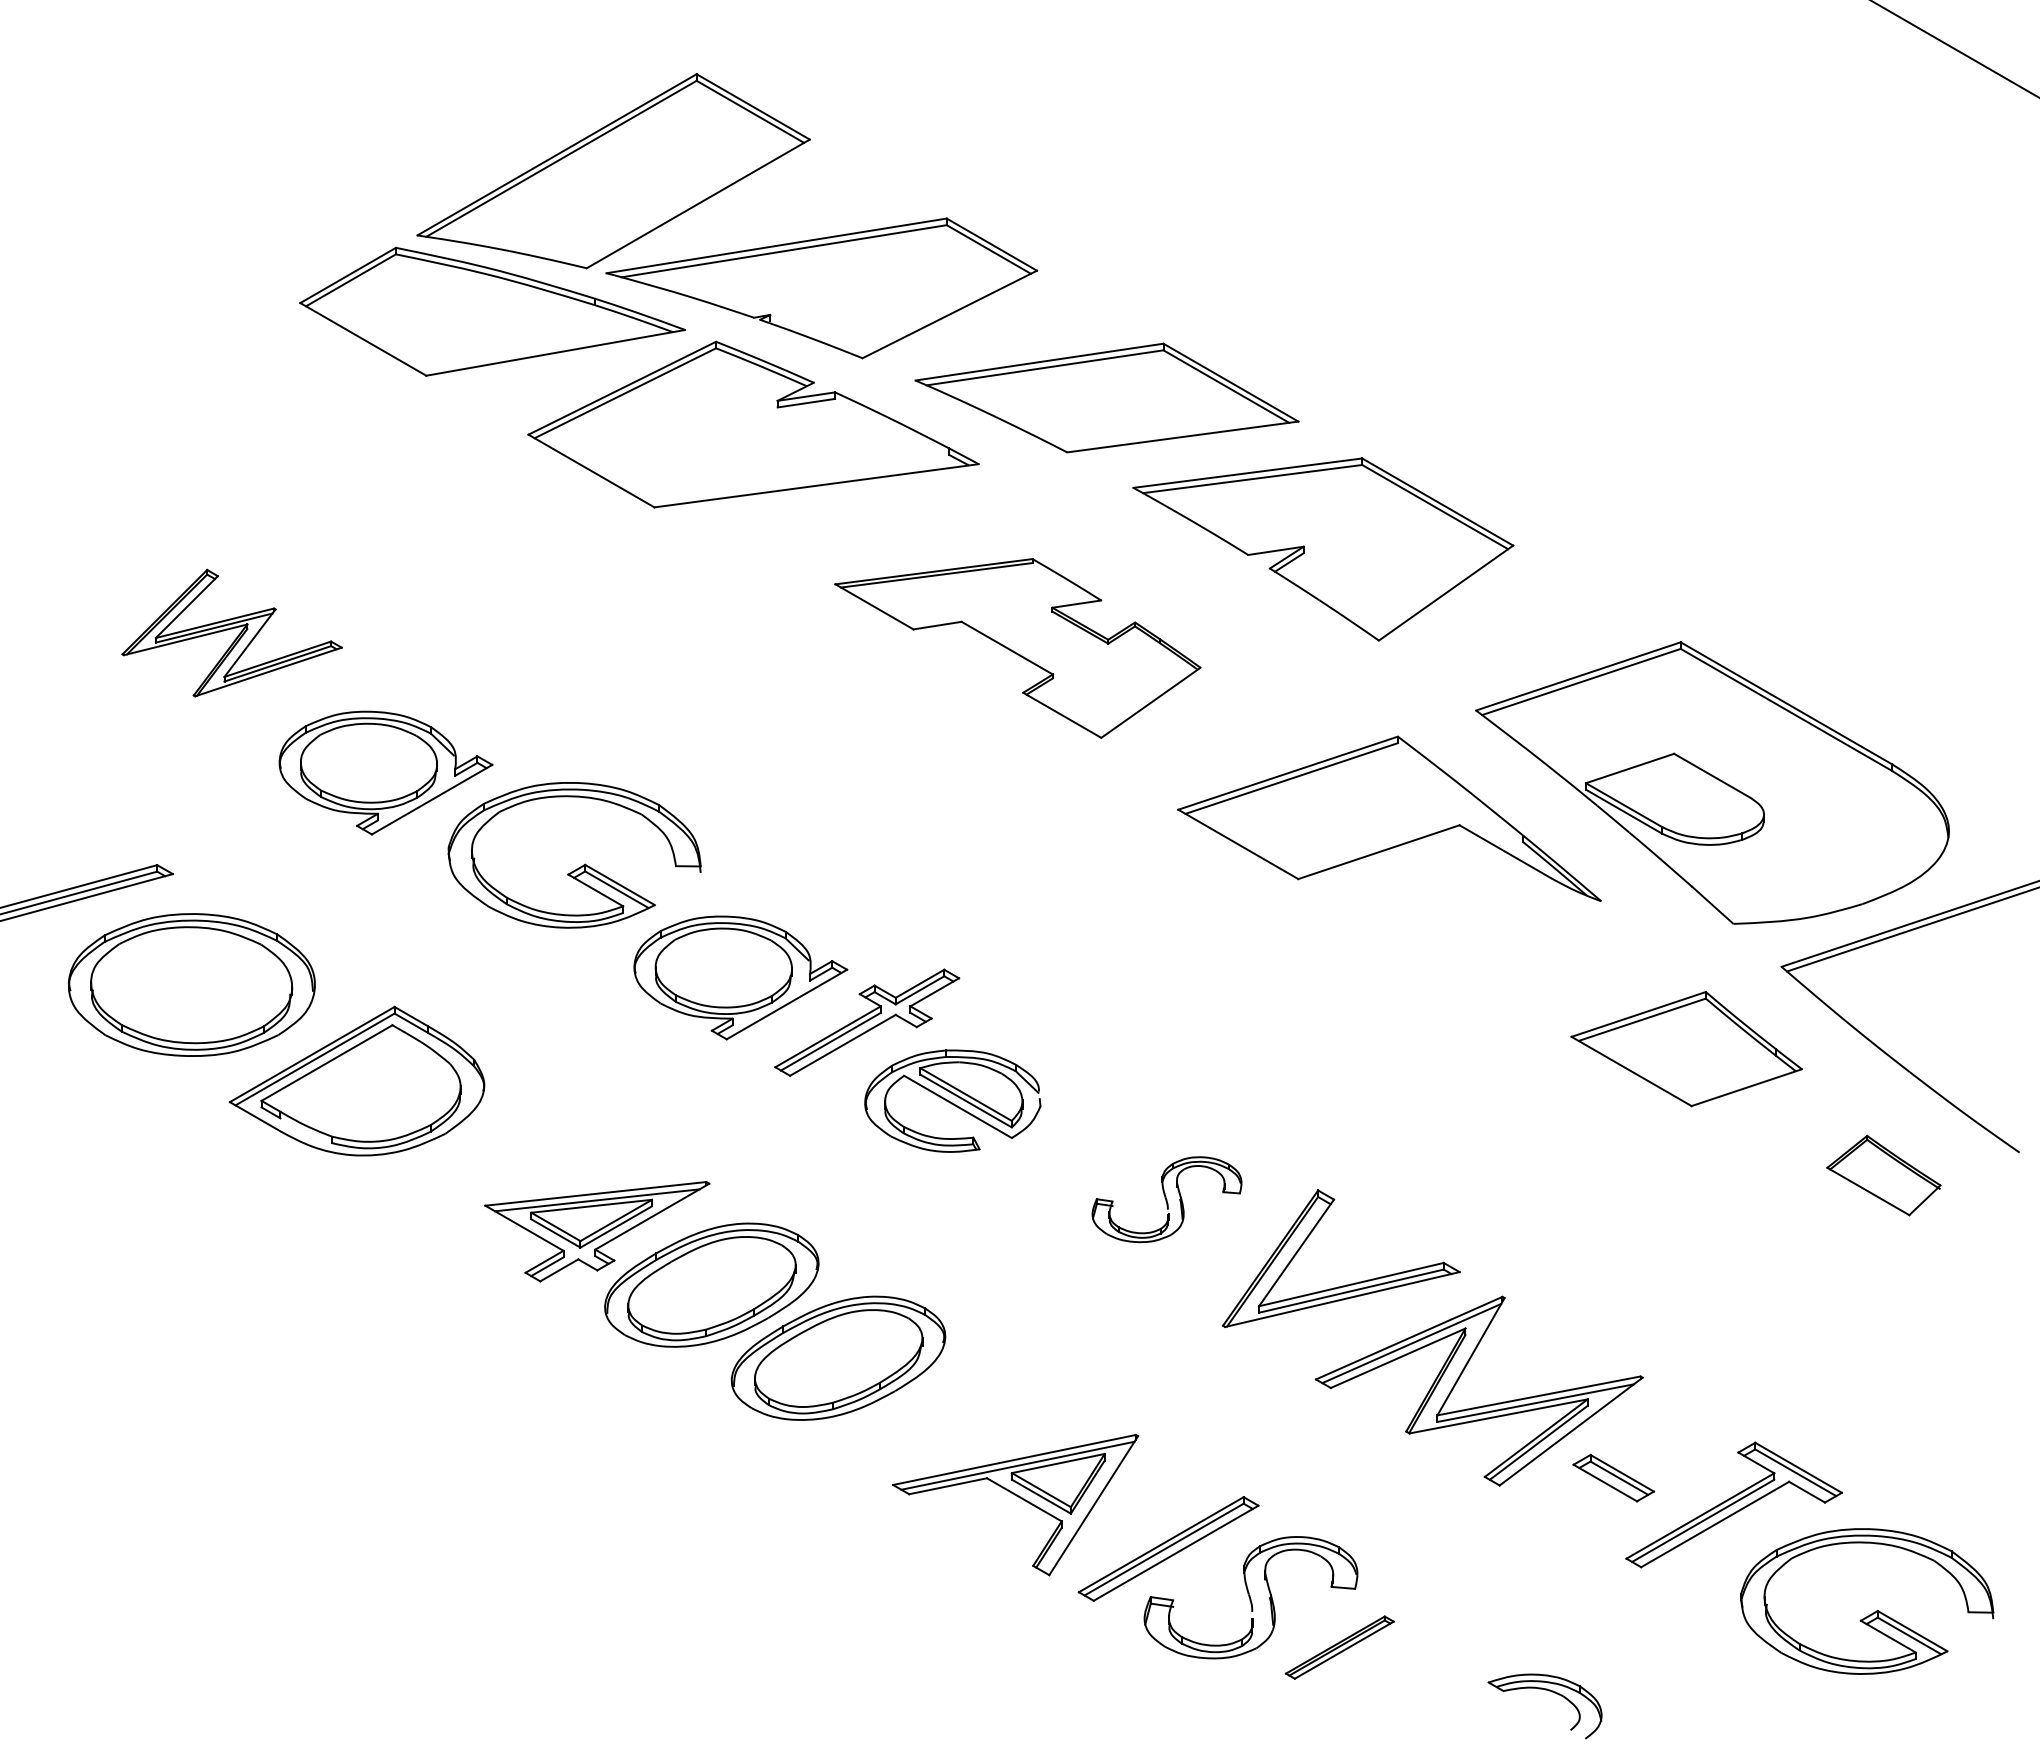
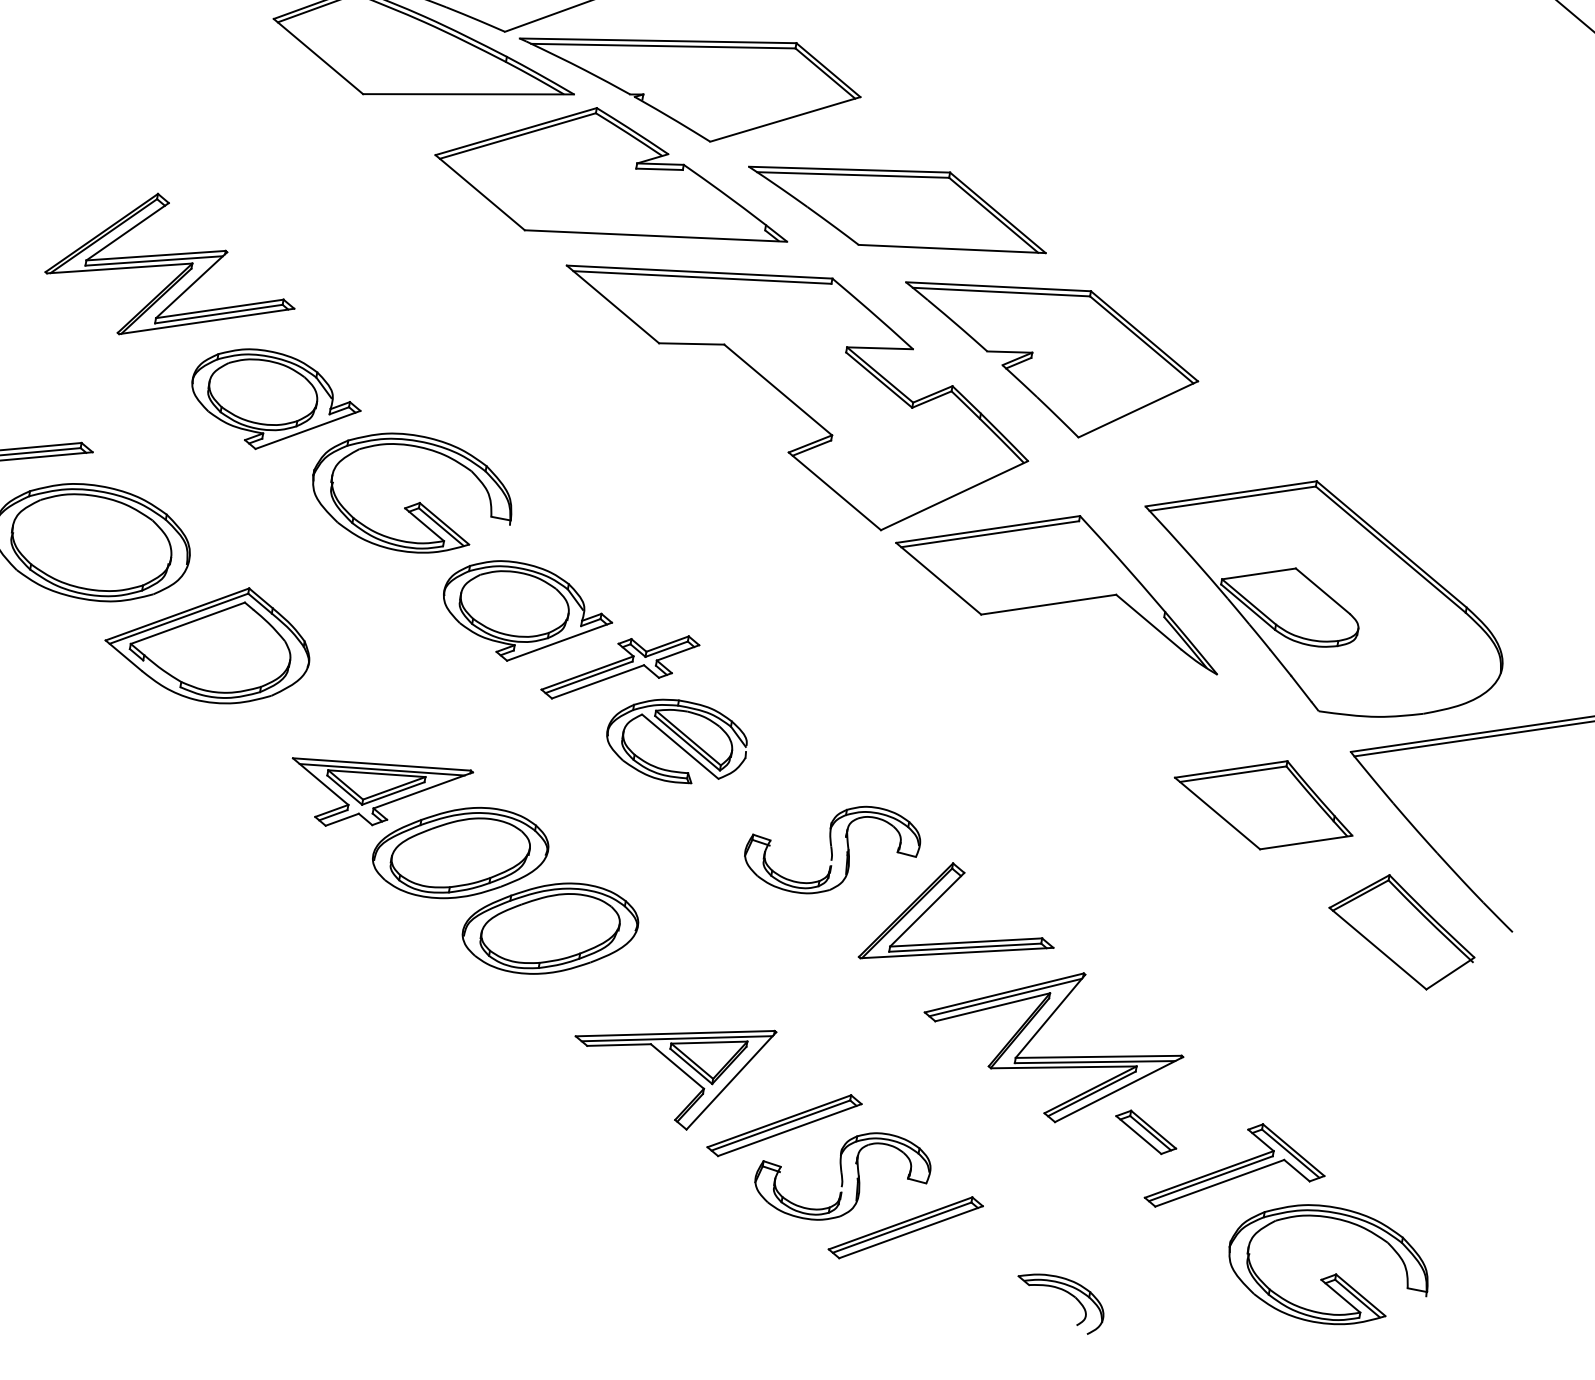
part: (231, 632) -> (173, 269), size x1.43
part: (1017, 648) -> (791, 392), size x1.67
part: (1883, 1175) -> (1401, 931), size x1.67
part: (1166, 1199) -> (832, 849), size x1.43
part: (1339, 1647) -> (905, 1227), size x1.67

